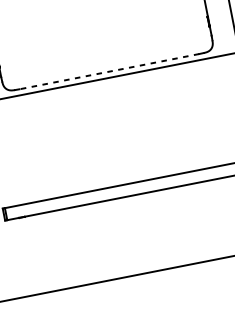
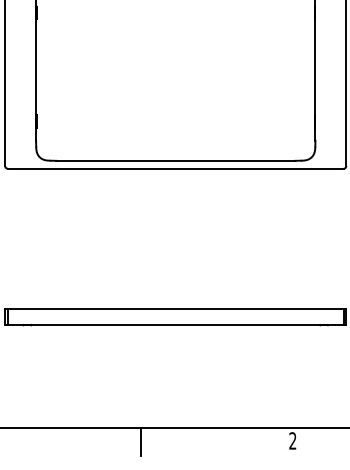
line: (109, 71) -> (175, 160), dashed -> solid
line: (124, 288) -> (140, 441), added

